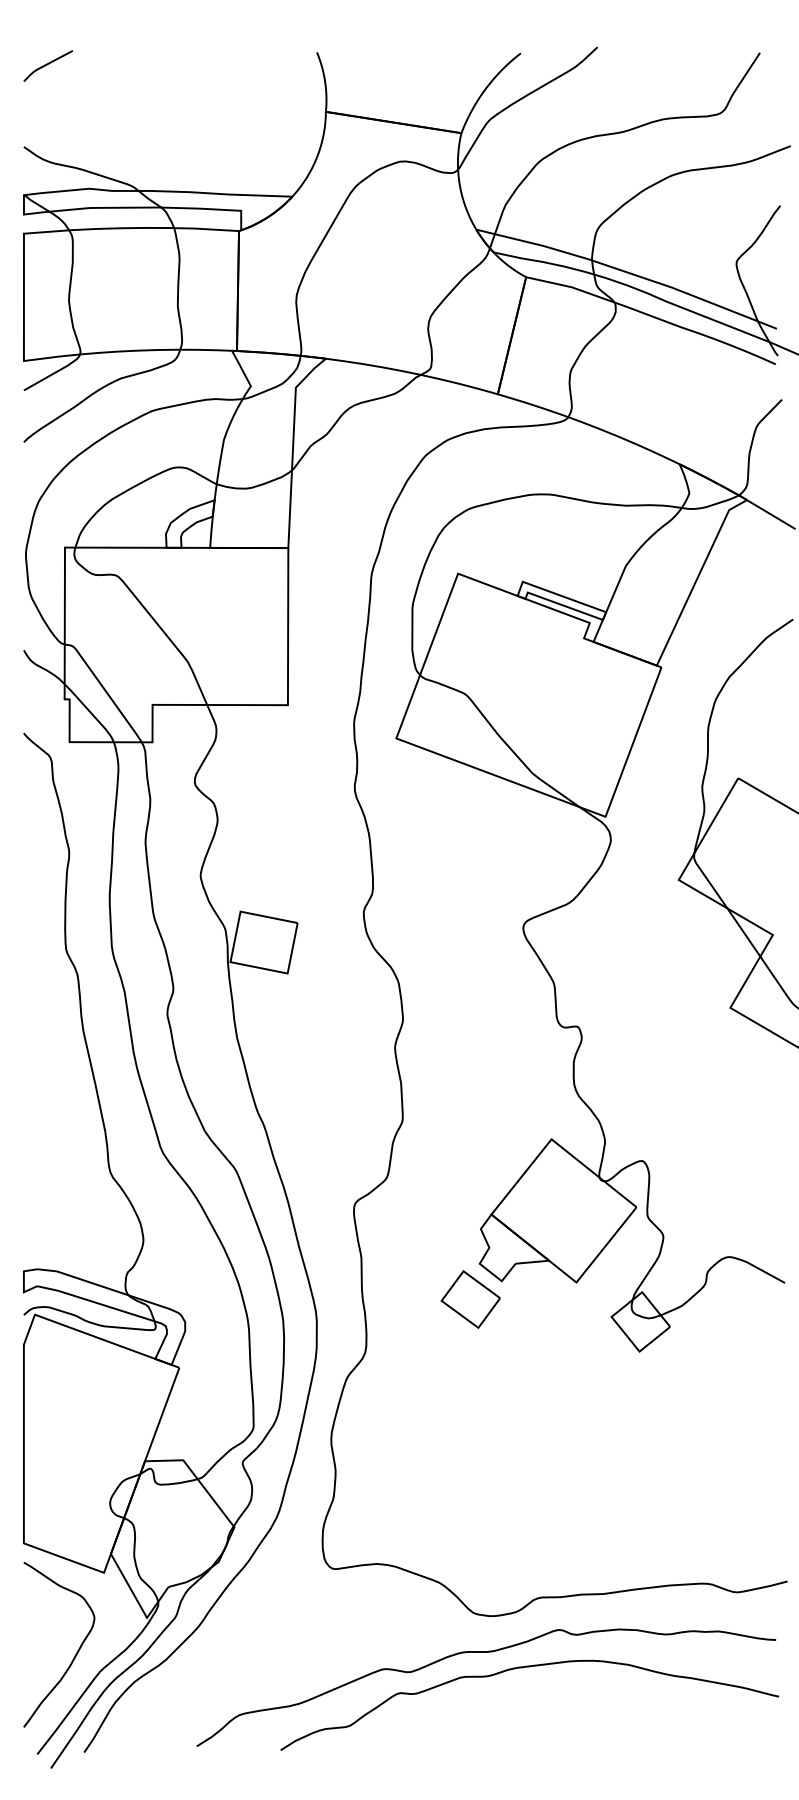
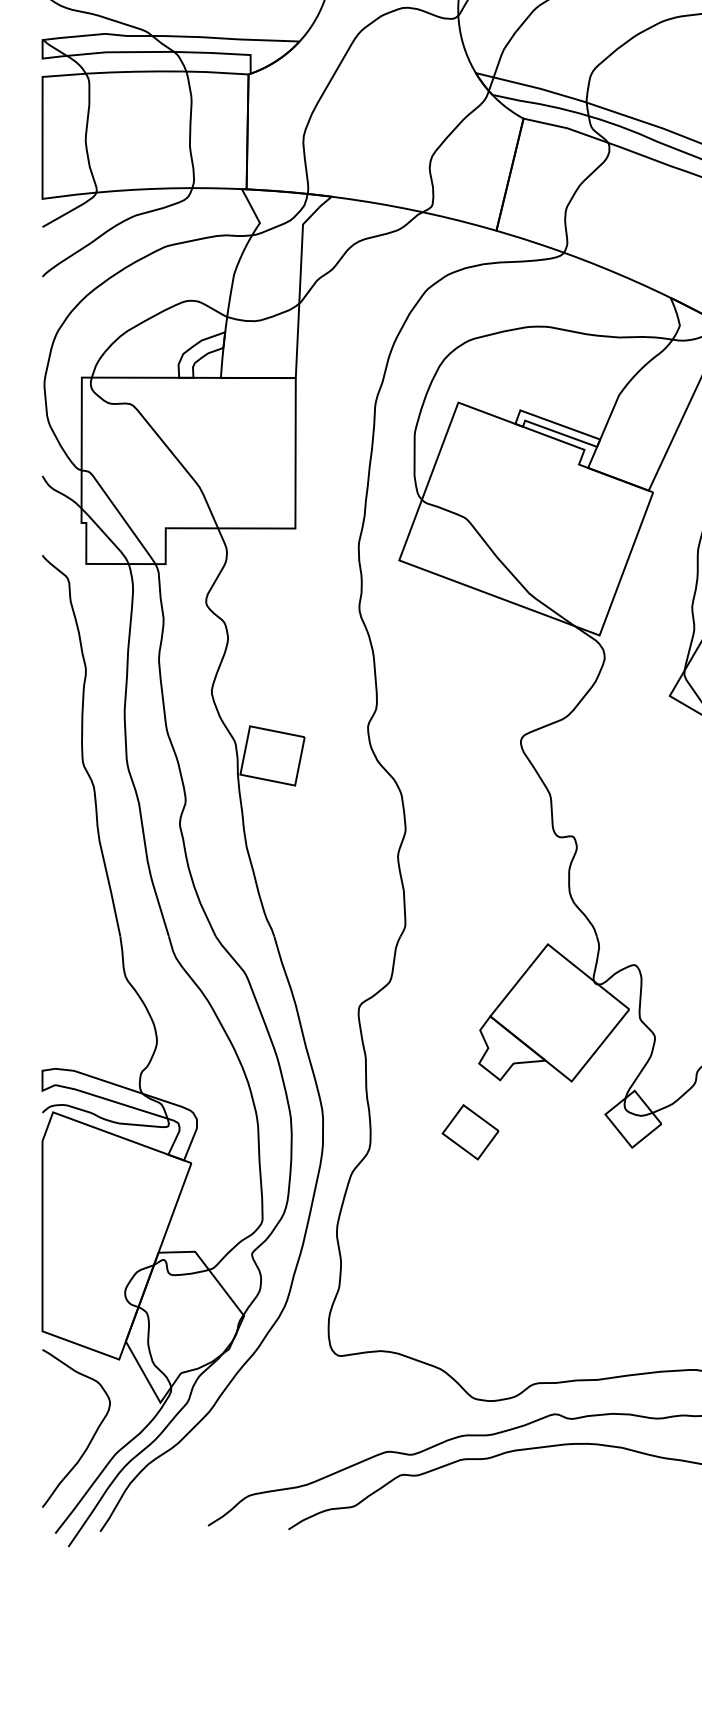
part: (470, 1299) -> (470, 1132), moved

